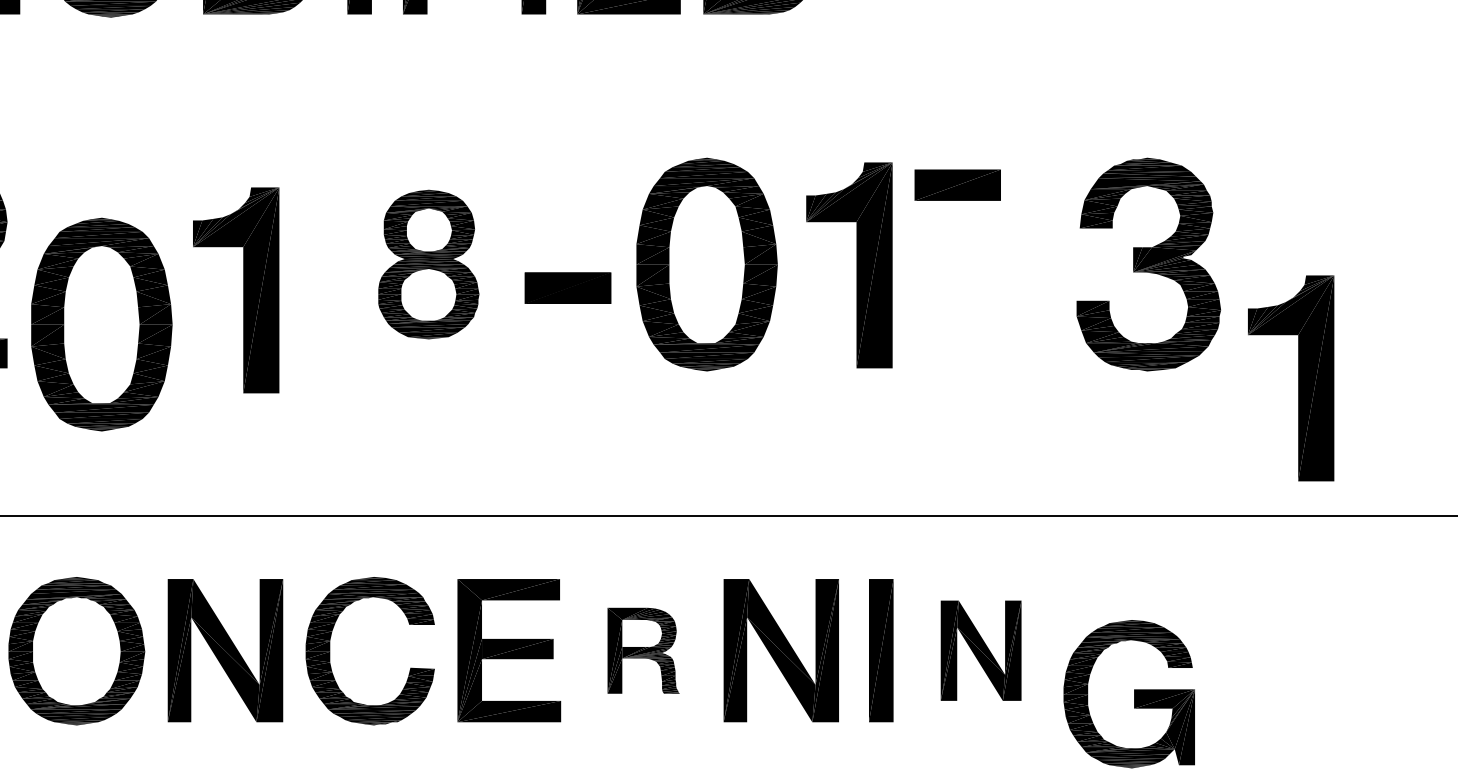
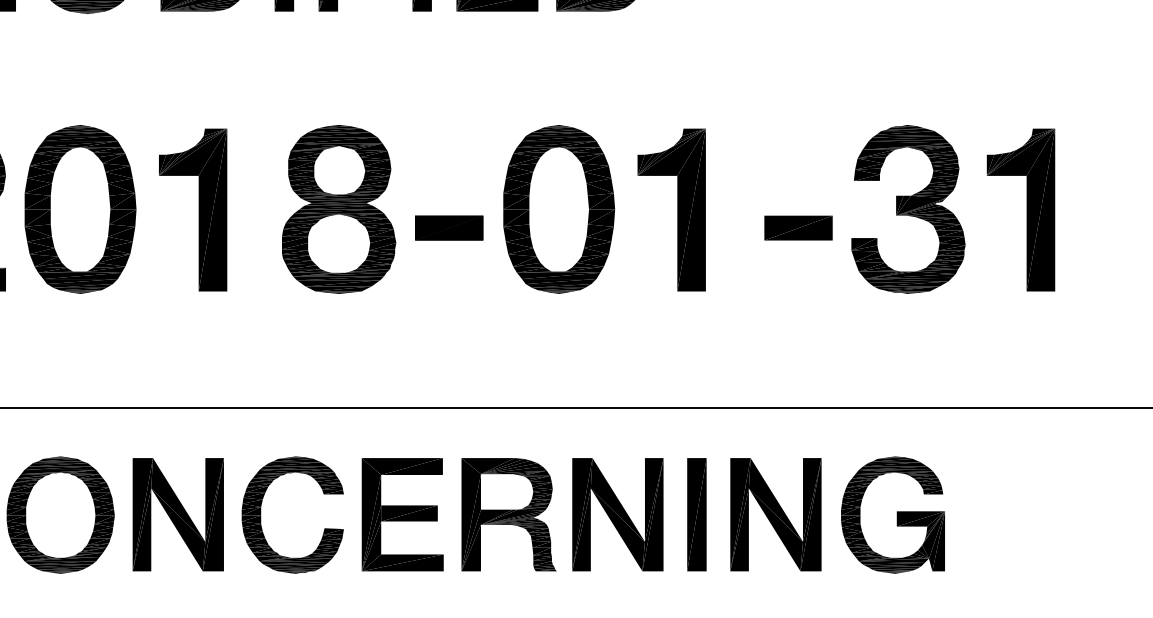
part: (957, 184) -> (798, 227), moved
part: (428, 264) -> (338, 209), size x1.43
part: (243, 290) -> (198, 210), moved
part: (101, 324) -> (80, 209), moved
part: (1298, 378) -> (1026, 210), moved
part: (643, 650) -> (508, 514), size x1.67
part: (980, 650) -> (775, 514), size x1.43
part: (1128, 694) -> (892, 515), moved

